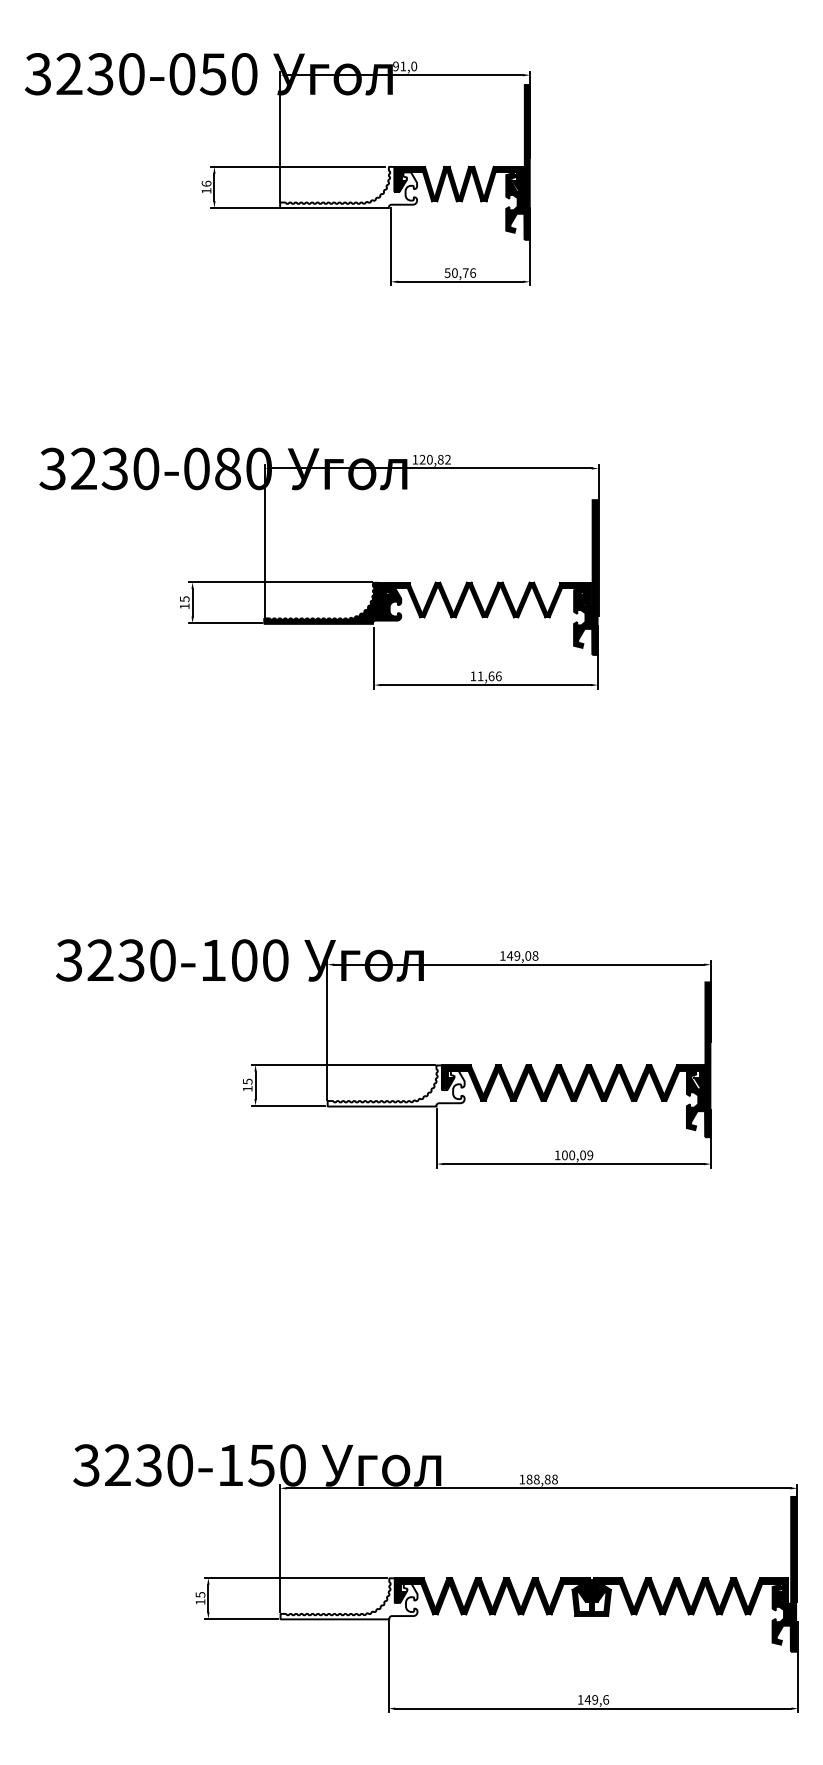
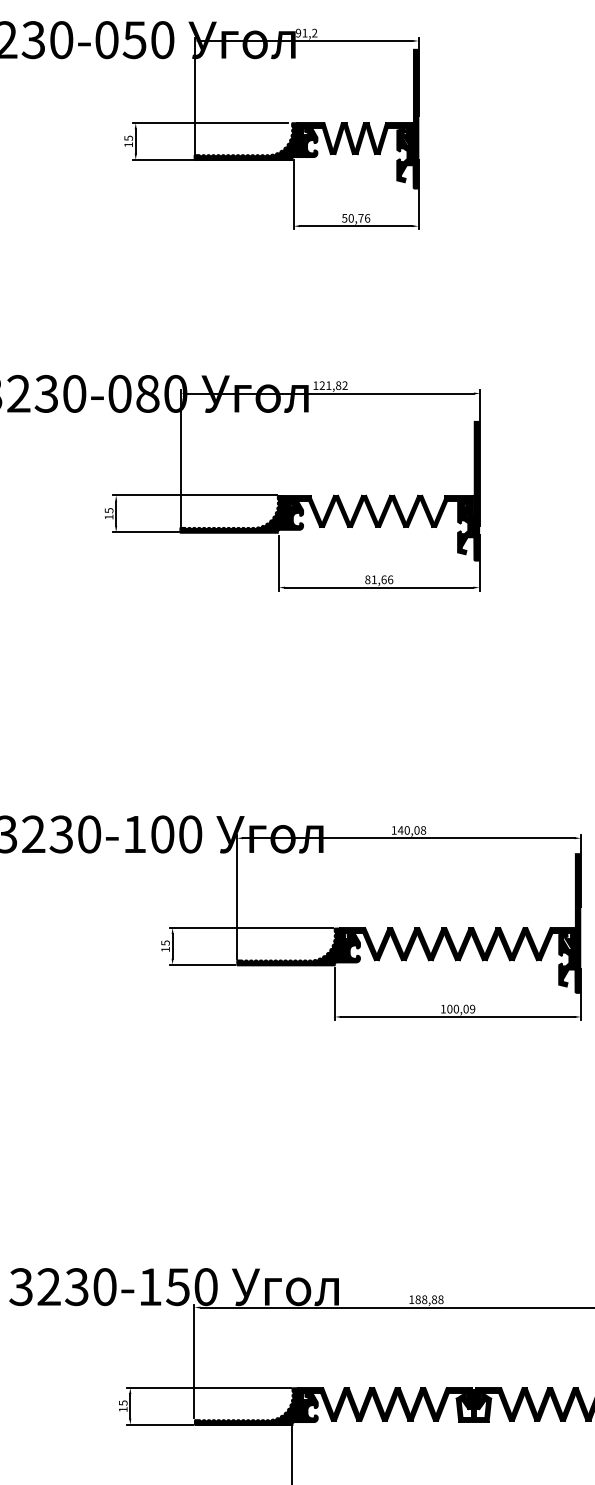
text: (414, 66) -> (315, 33), 91,0 -> 91,2
text: (206, 183) -> (128, 138), 16 -> 15
fill: (348, 187) -> (255, 141), added
text: (429, 459) -> (328, 385), 120,82 -> 121,82
text: (473, 676) -> (367, 579), 11,66 -> 81,66
text: (517, 955) -> (407, 830), 149,08 -> 140,08
fill: (395, 1085) -> (298, 946), added
fill: (348, 1598) -> (255, 1406), added

